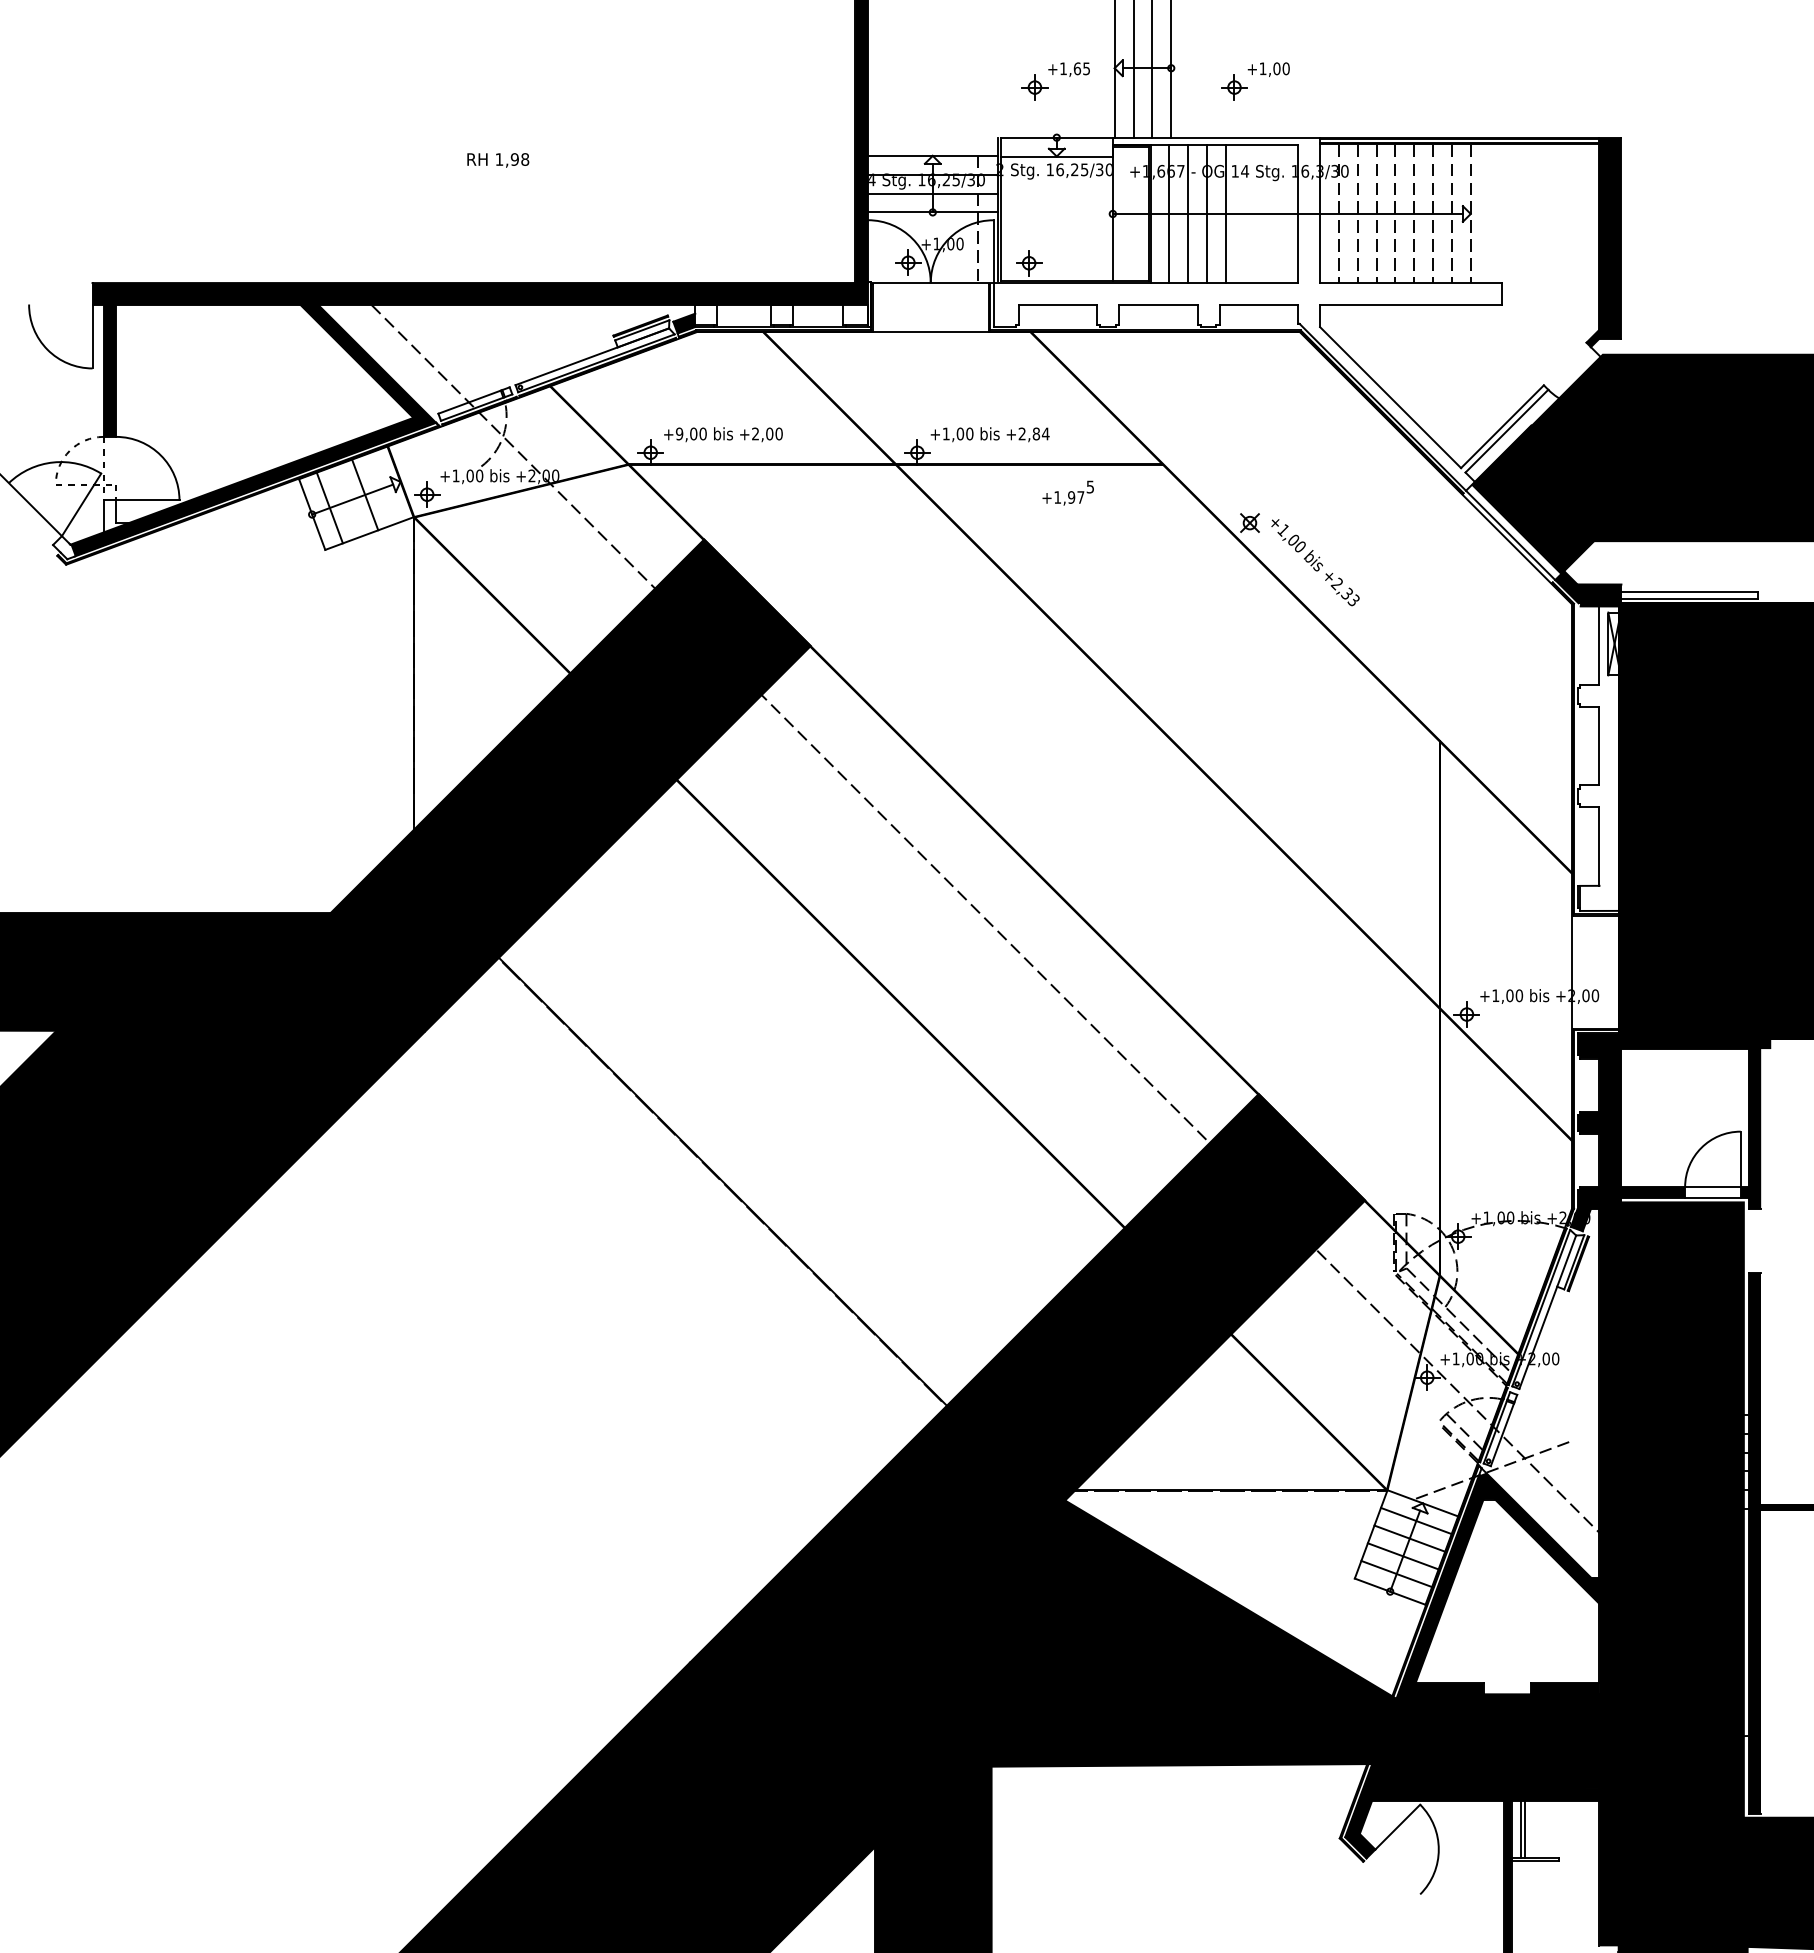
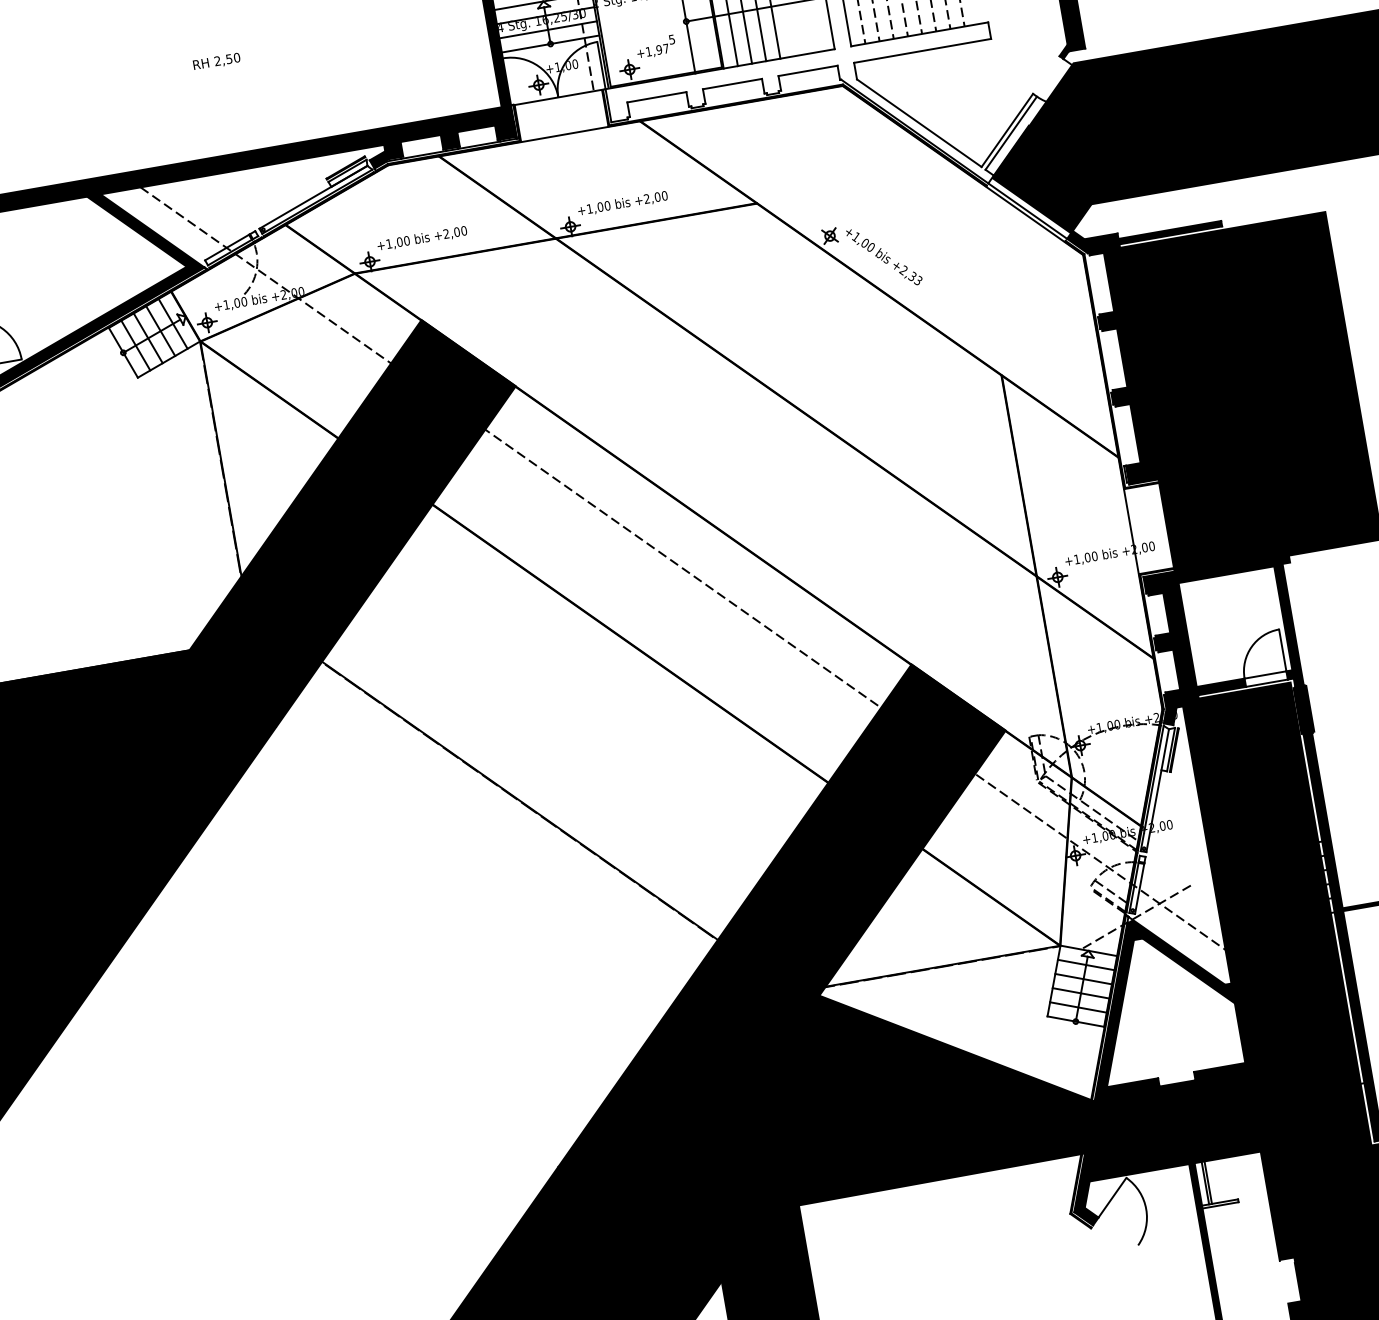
text: (512, 159) -> (227, 59), 1,98 -> 2,50
fill: (706, 314) -> (393, 150), added
fill: (781, 314) -> (450, 140), added
fill: (854, 314) -> (505, 131), added
text: (679, 433) -> (389, 243), +9,00 -> +1,00
text: (1040, 433) -> (660, 196), +2,84 -> +2,00
line: (382, 488) -> (172, 323), added
text: (1067, 492) -> (655, 46), moved
line: (347, 501) -> (148, 338), added
fill: (1689, 594) -> (1170, 232), added
fill: (1599, 758) -> (1123, 367), added
fill: (1754, 1240) -> (1303, 709), added

